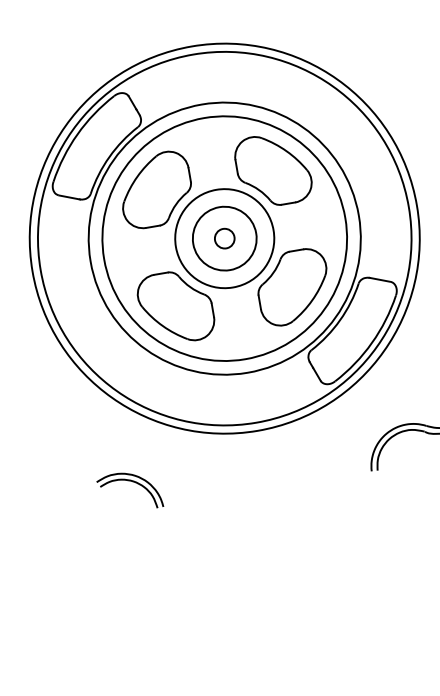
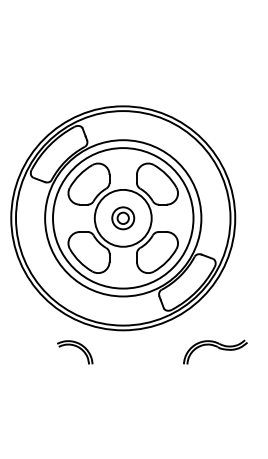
circle: (223, 239) -> (122, 218), size x0.6
part: (130, 491) -> (75, 352), moved

